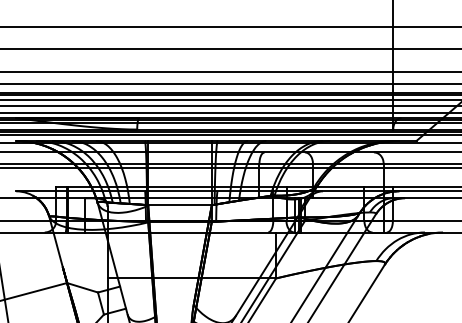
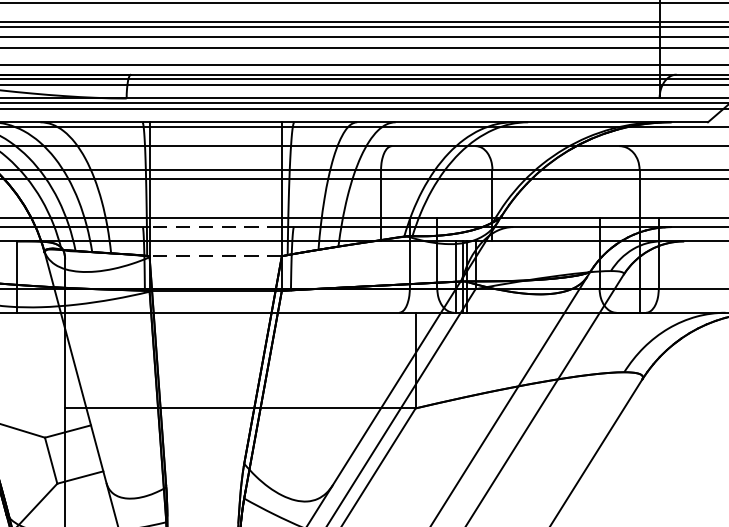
line: (180, 191) -> (216, 227), solid -> dashed
line: (180, 205) -> (216, 256), solid -> dashed

